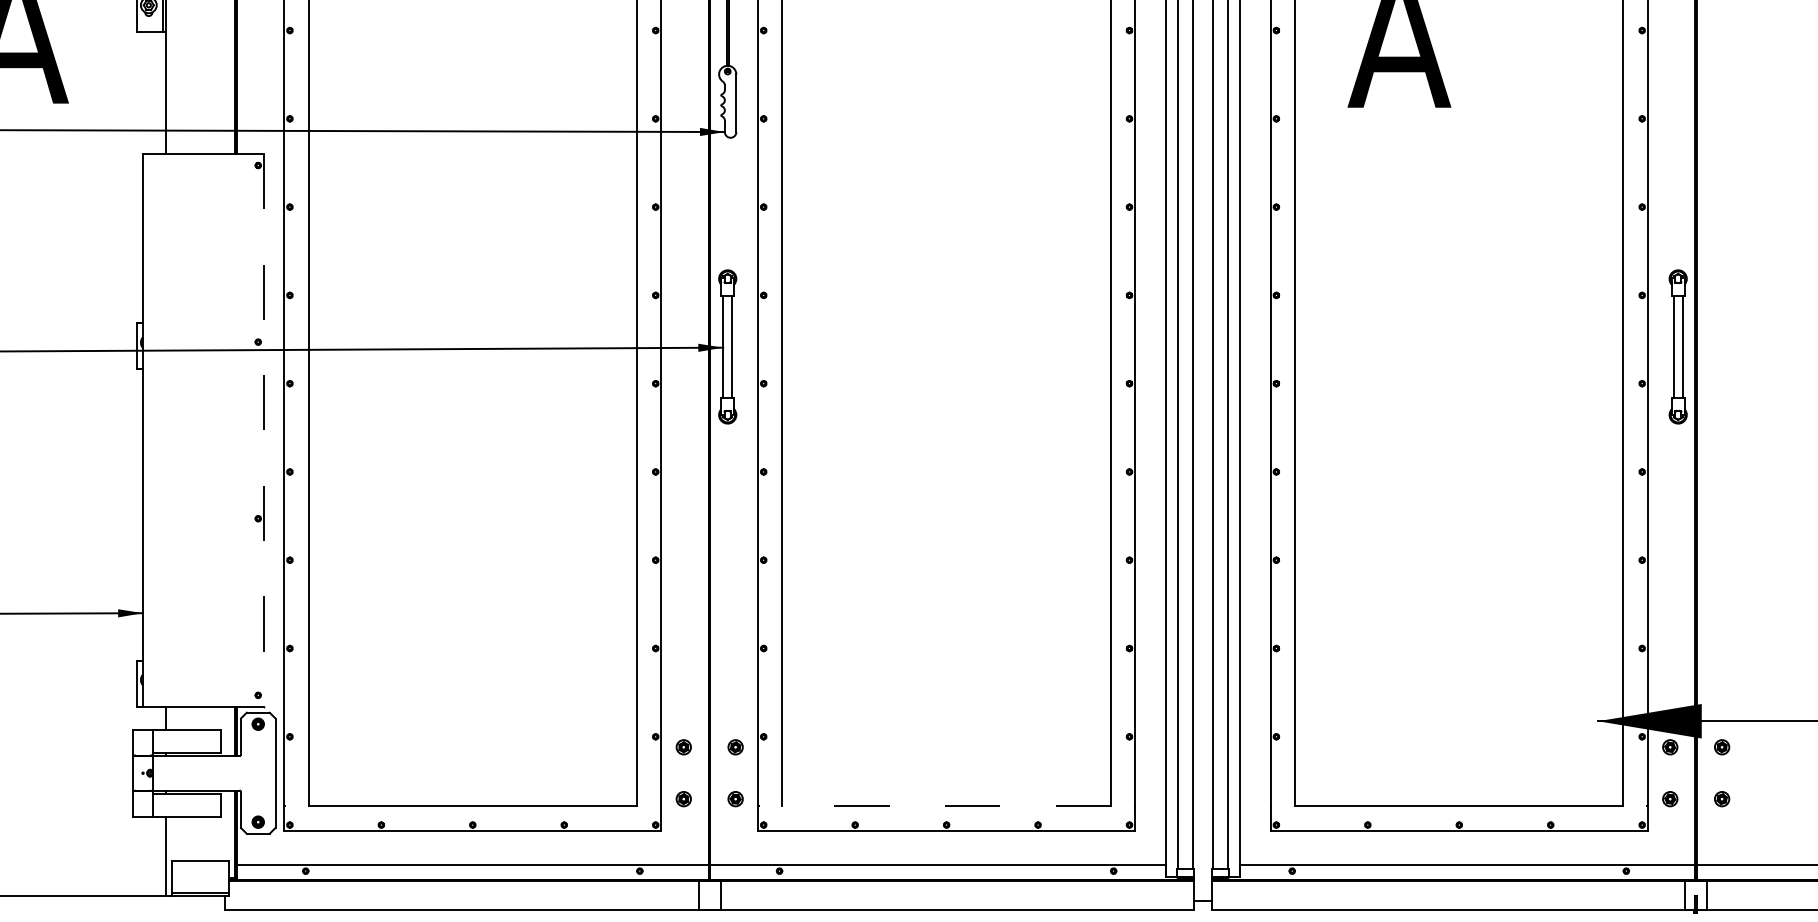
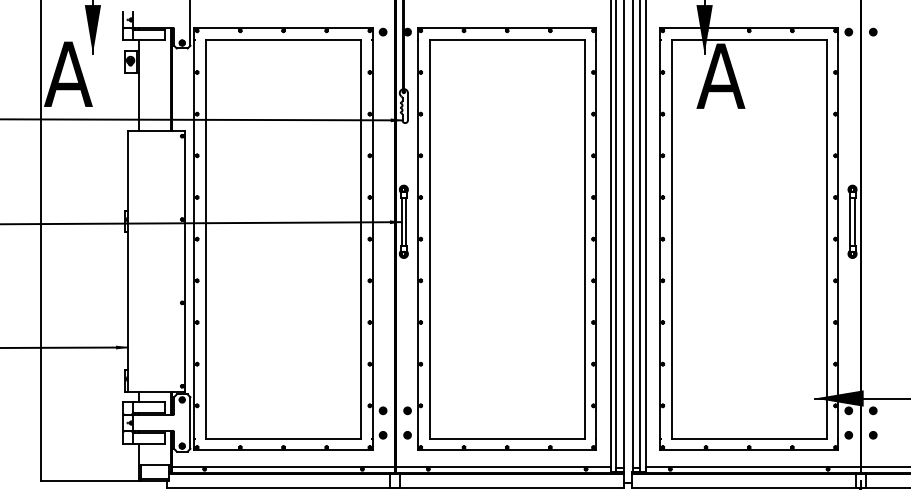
line: (263, 431) -> (184, 261), dashed -> solid
line: (945, 805) -> (506, 438), dashed -> solid

